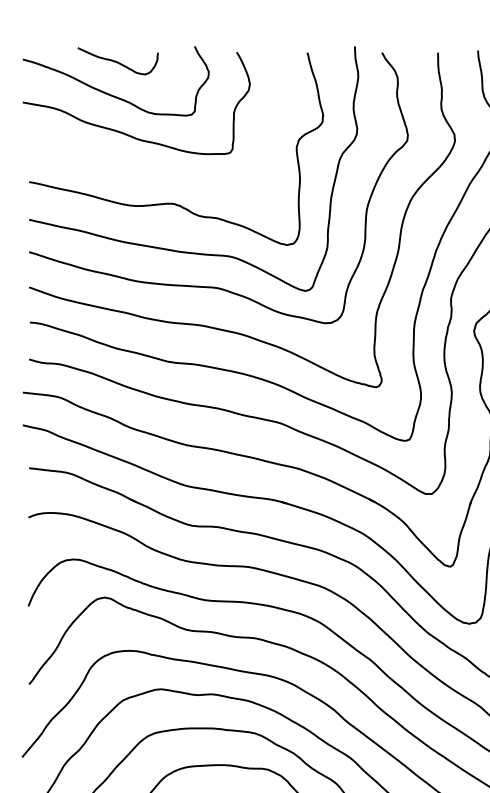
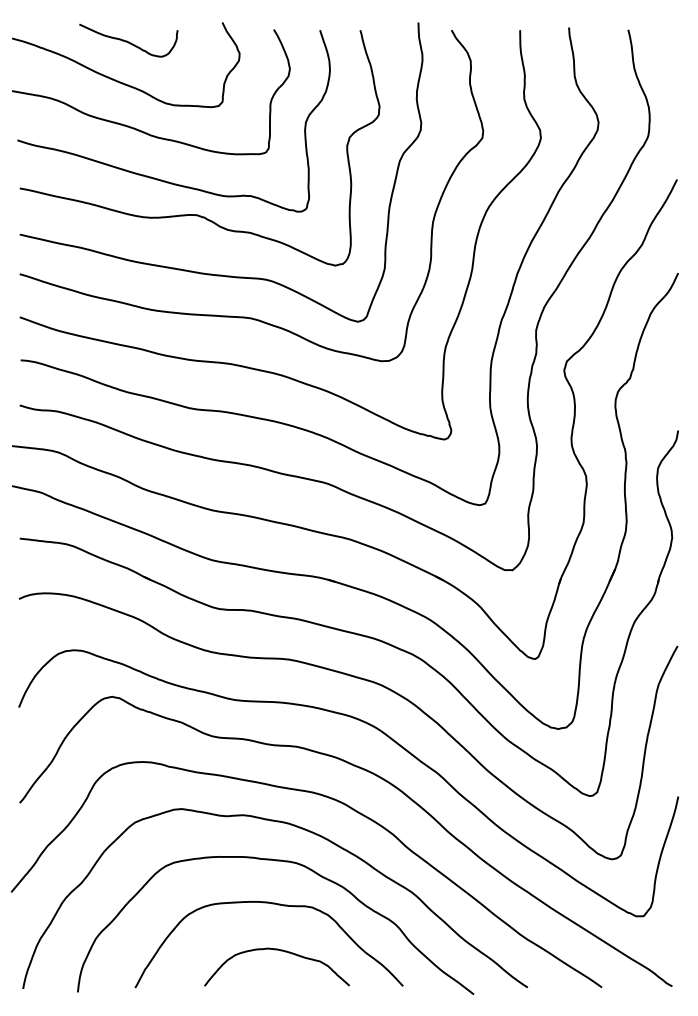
curve: (142, 173) -> (158, 178), added

